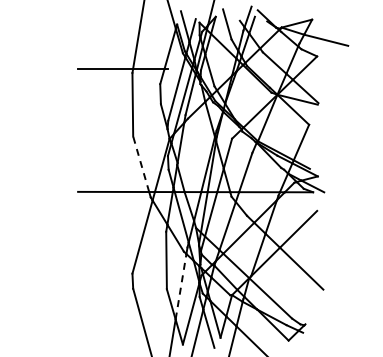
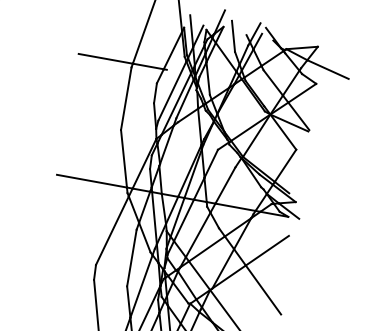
line: (141, 164) -> (124, 159), dashed -> solid
line: (181, 286) -> (142, 286), dashed -> solid

